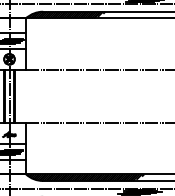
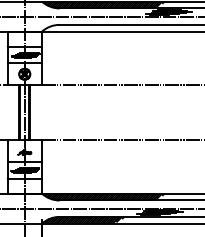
hatch: (66, 14) -> (83, 27), removed

